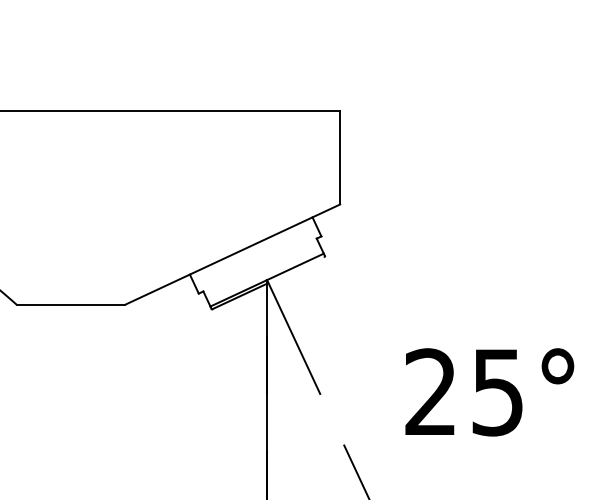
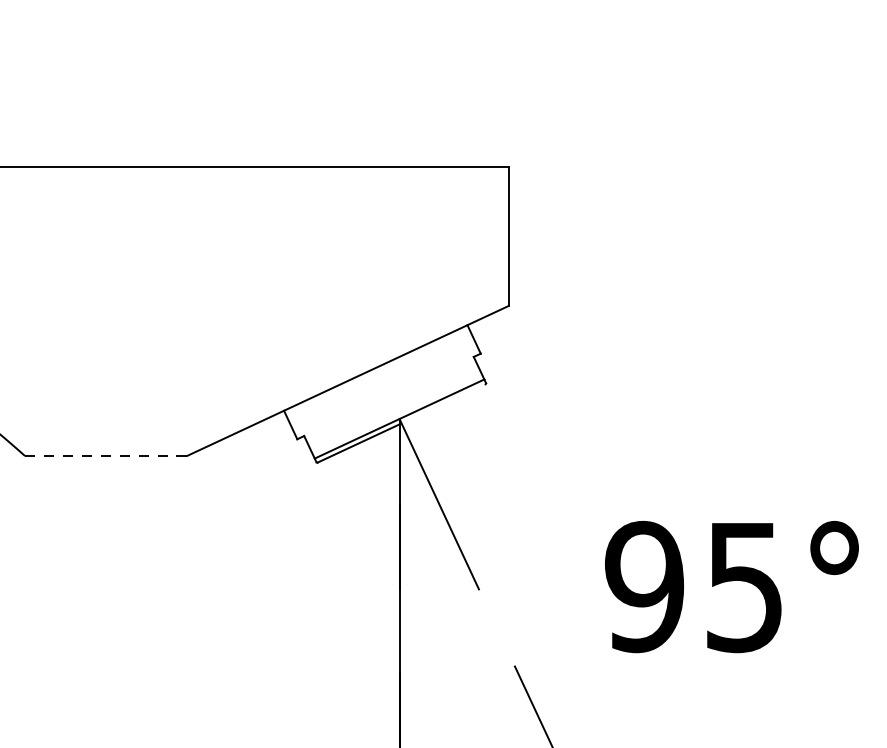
line: (71, 304) -> (106, 455), solid -> dashed
text: (430, 392) -> (643, 587), 25° -> 95°

